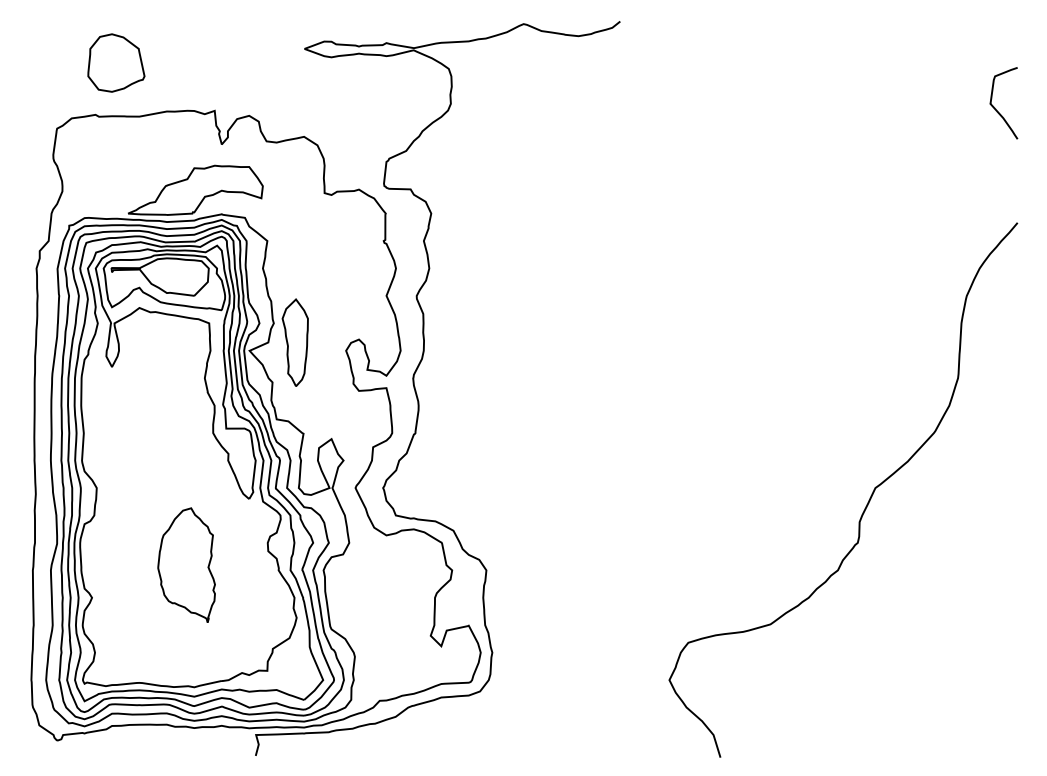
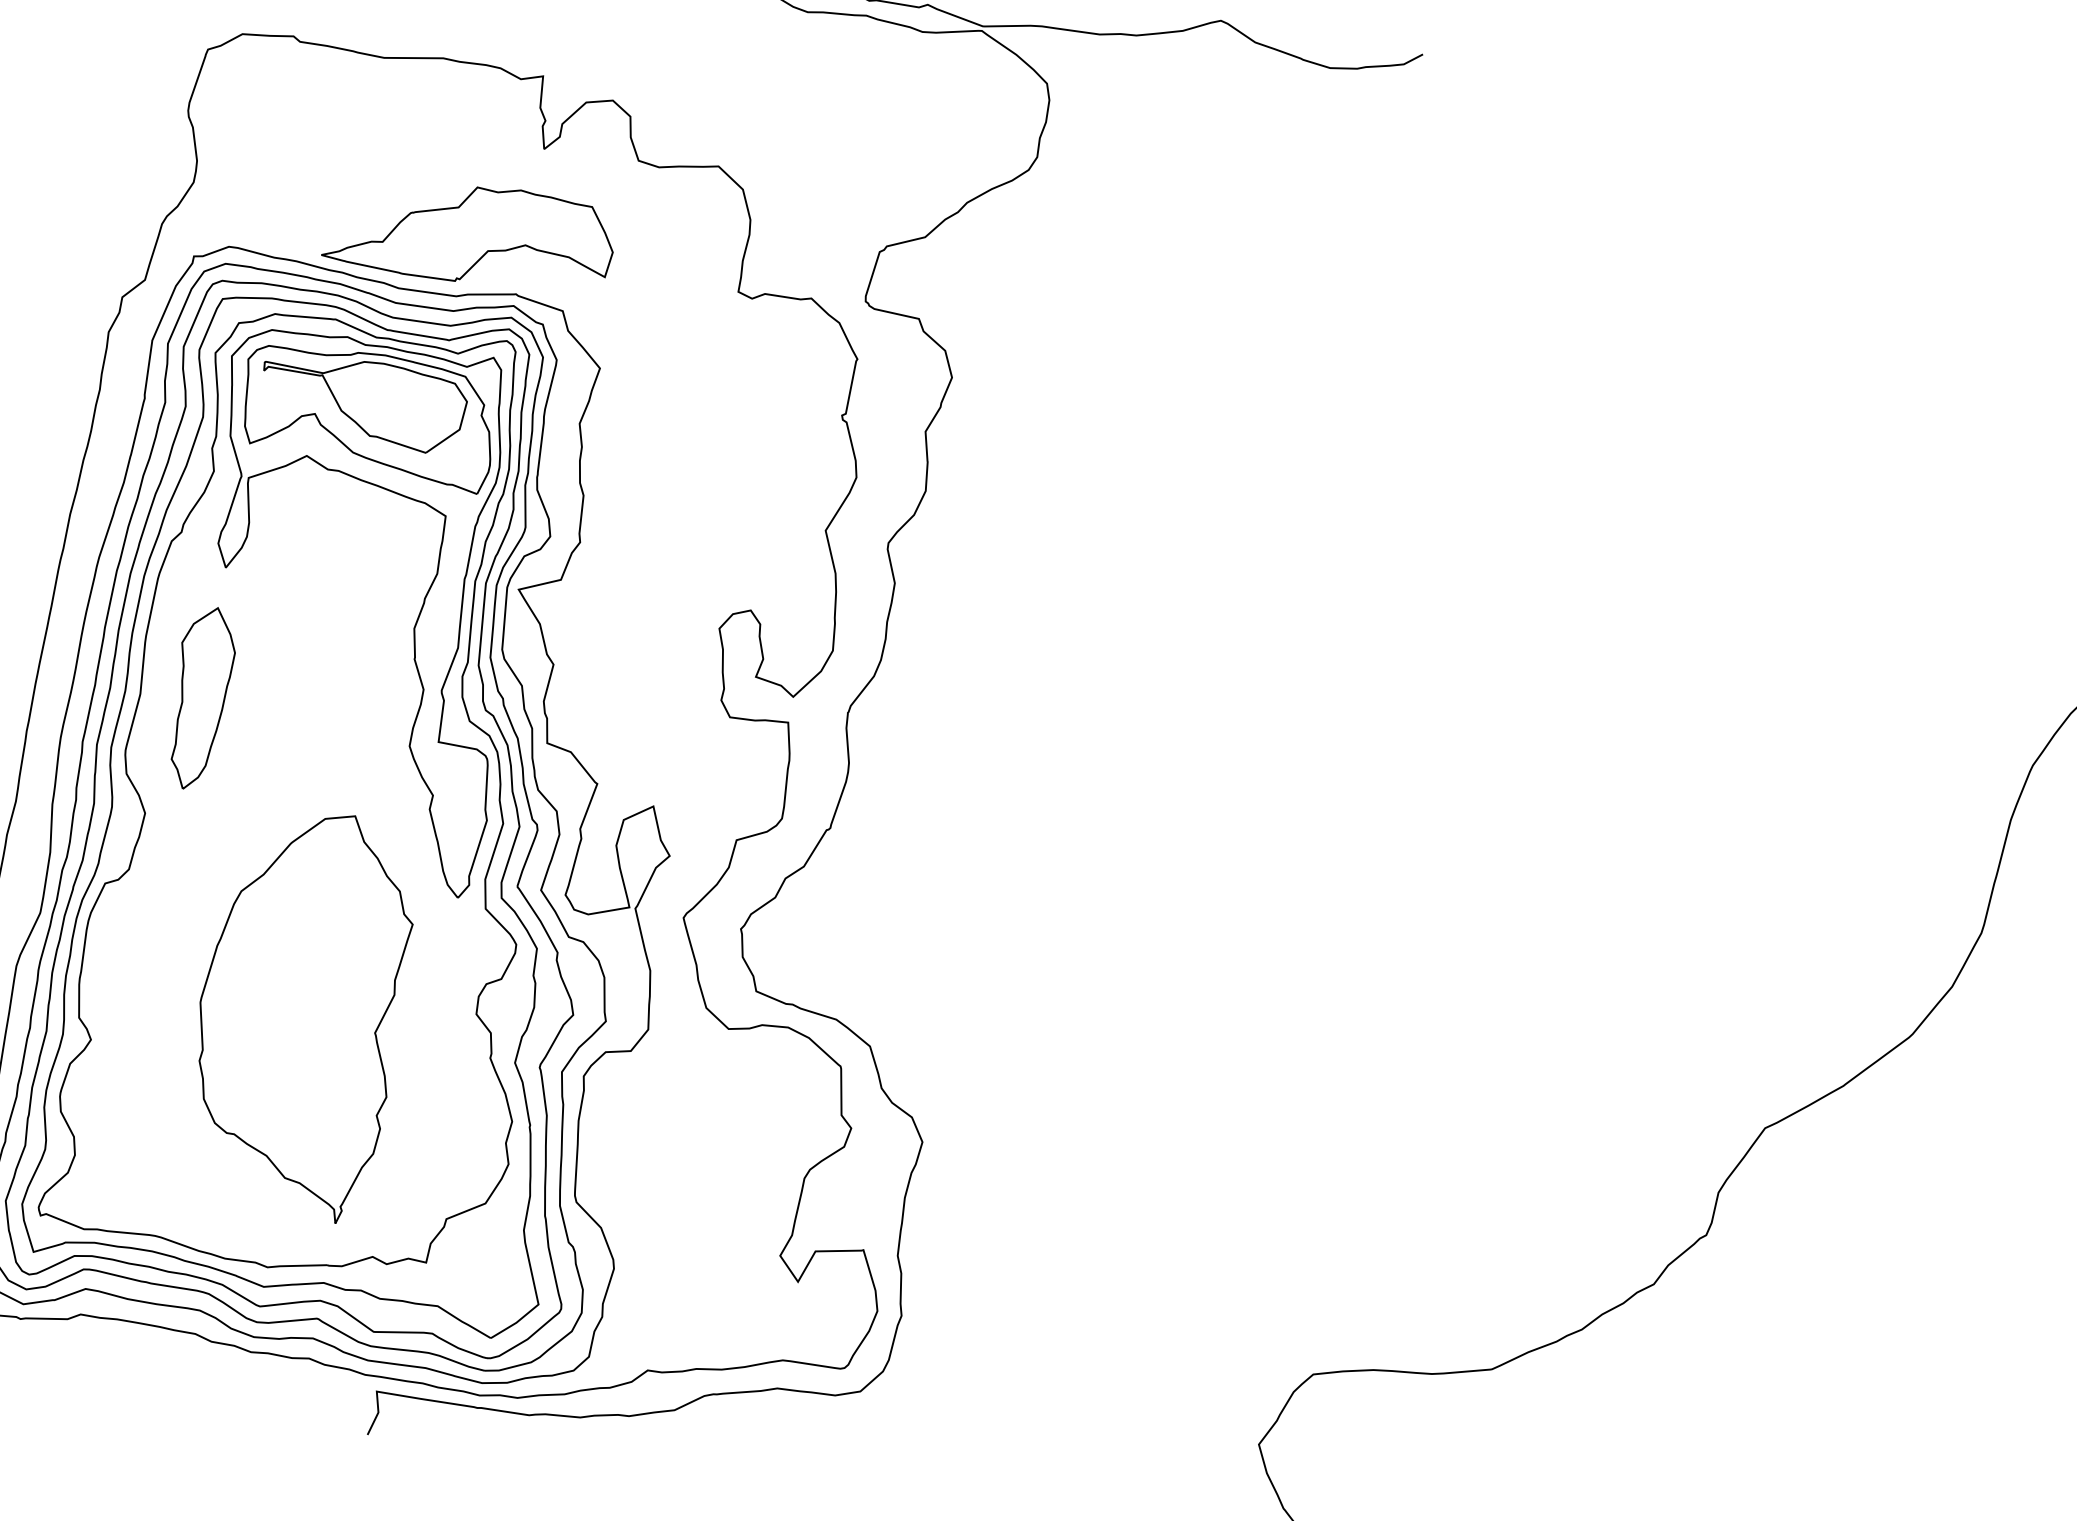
part: (294, 342) -> (197, 697), moved
part: (186, 564) -> (300, 1008), size x1.67

